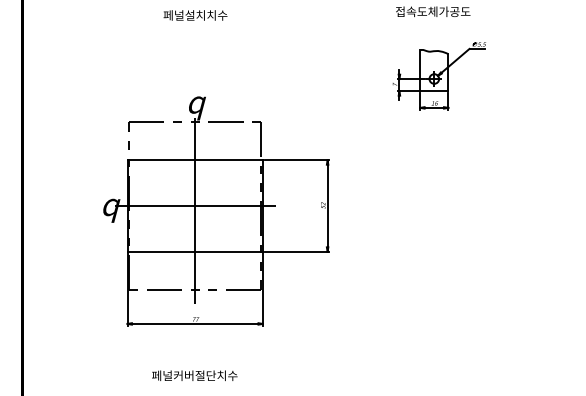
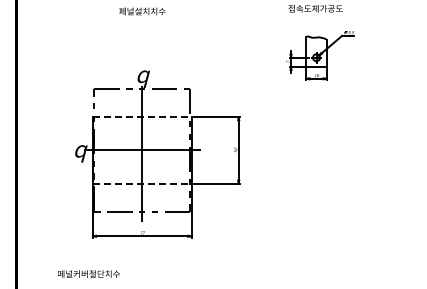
line: (195, 160) -> (142, 117), solid -> dashed
line: (195, 251) -> (142, 183), solid -> dashed
text: (194, 374) -> (88, 273), moved

